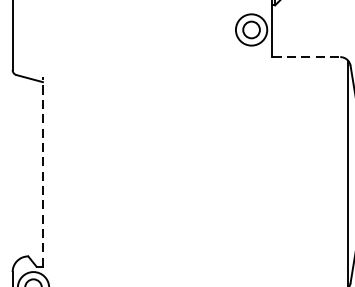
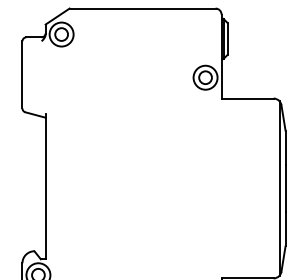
line: (306, 57) -> (247, 98), dashed -> solid
line: (42, 171) -> (45, 186), dashed -> solid

